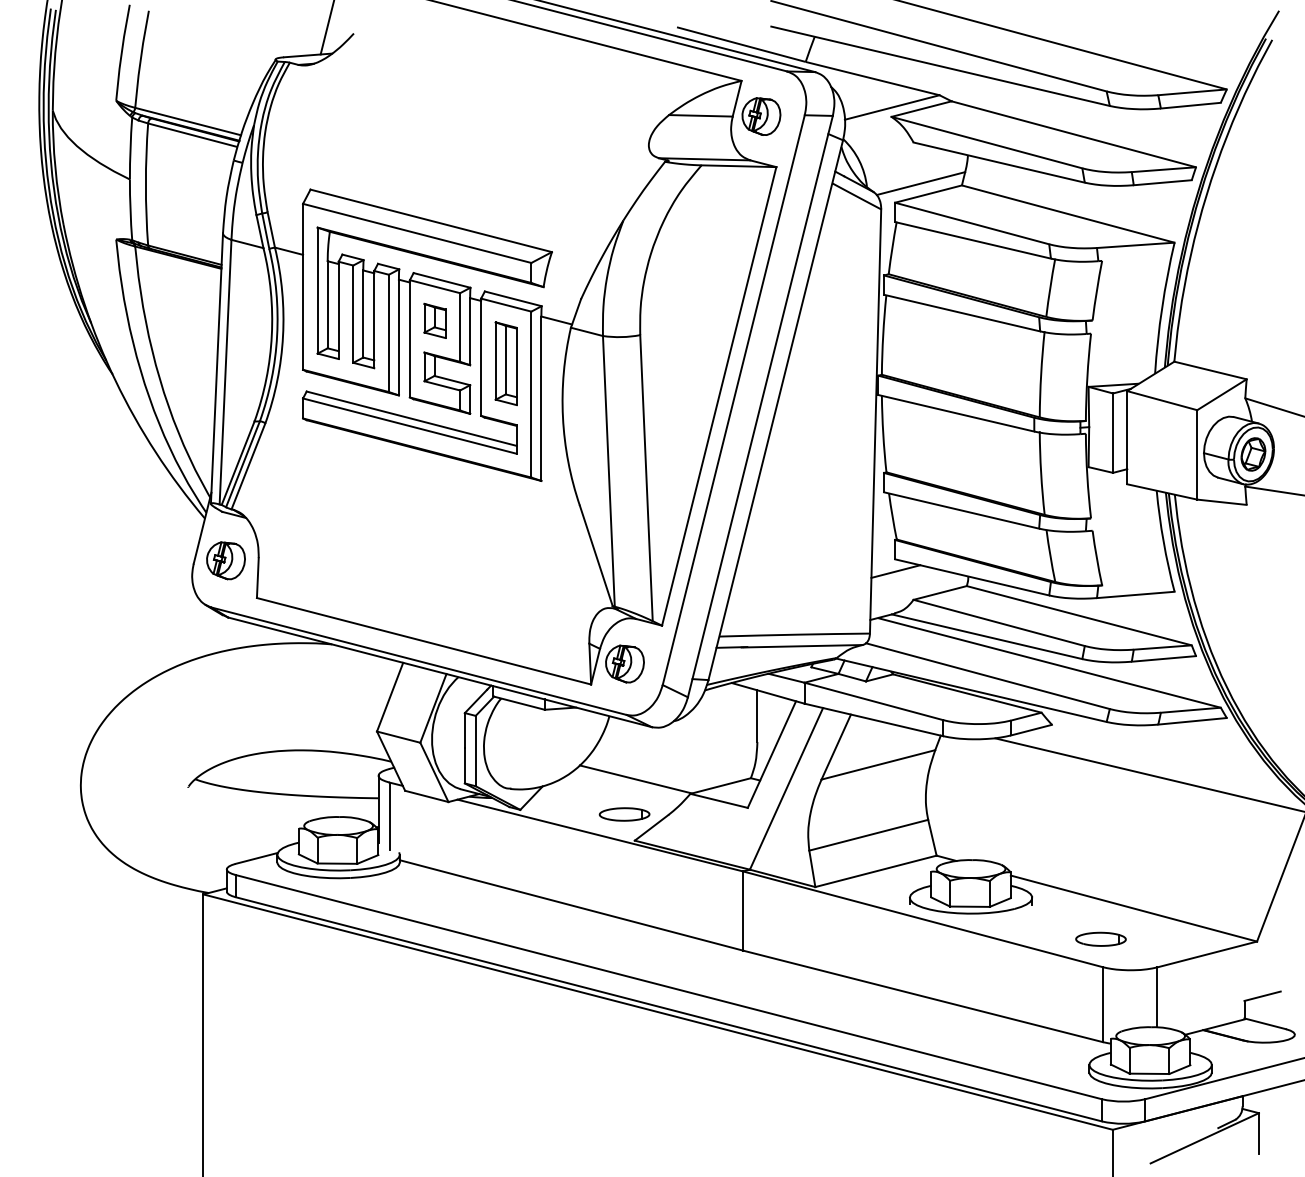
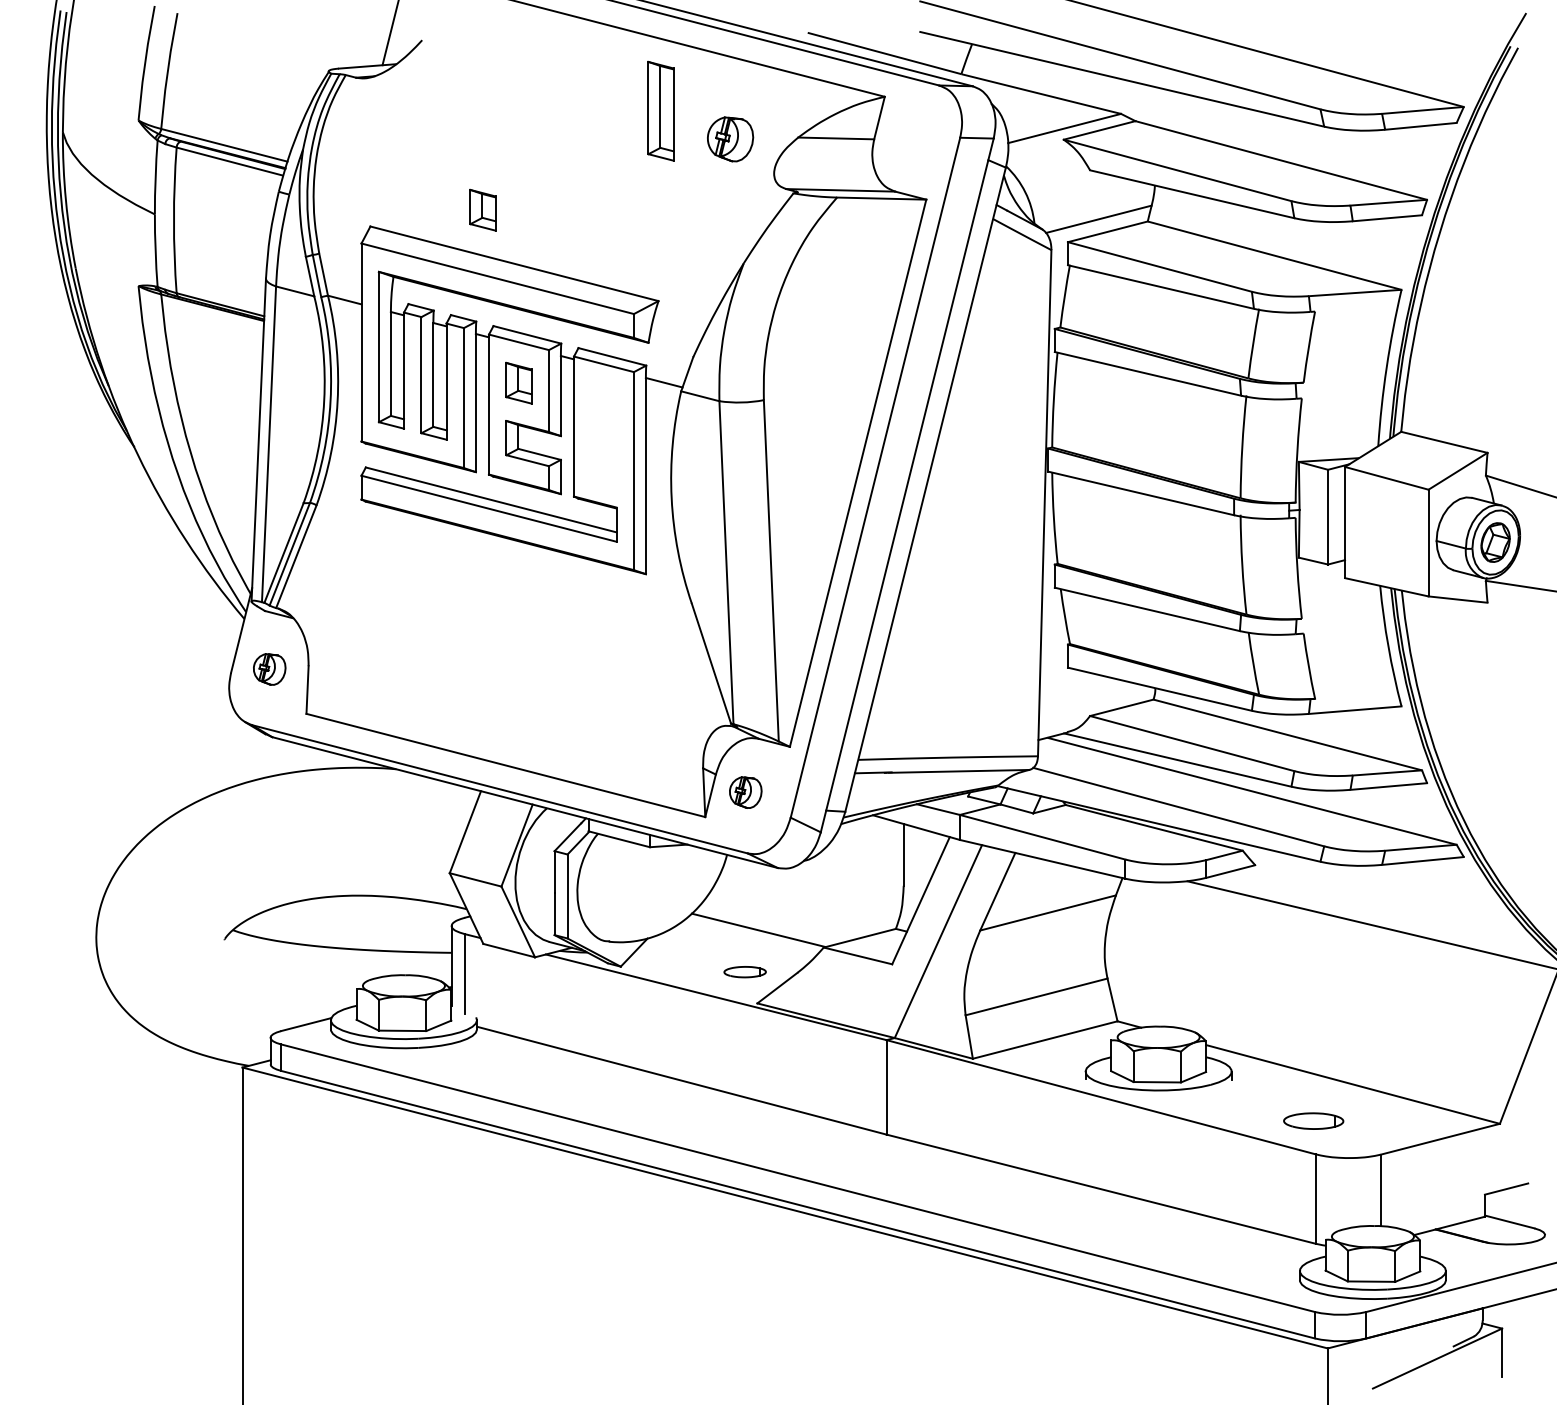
part: (761, 116) -> (730, 139), moved
part: (404, 175) -> (482, 209), added
part: (505, 363) -> (660, 110), moved
part: (225, 560) -> (269, 669), size x0.7
line: (895, 570) -> (1068, 681), removed
part: (624, 663) -> (745, 792), size x0.7
part: (624, 813) -> (744, 971), size x0.7

